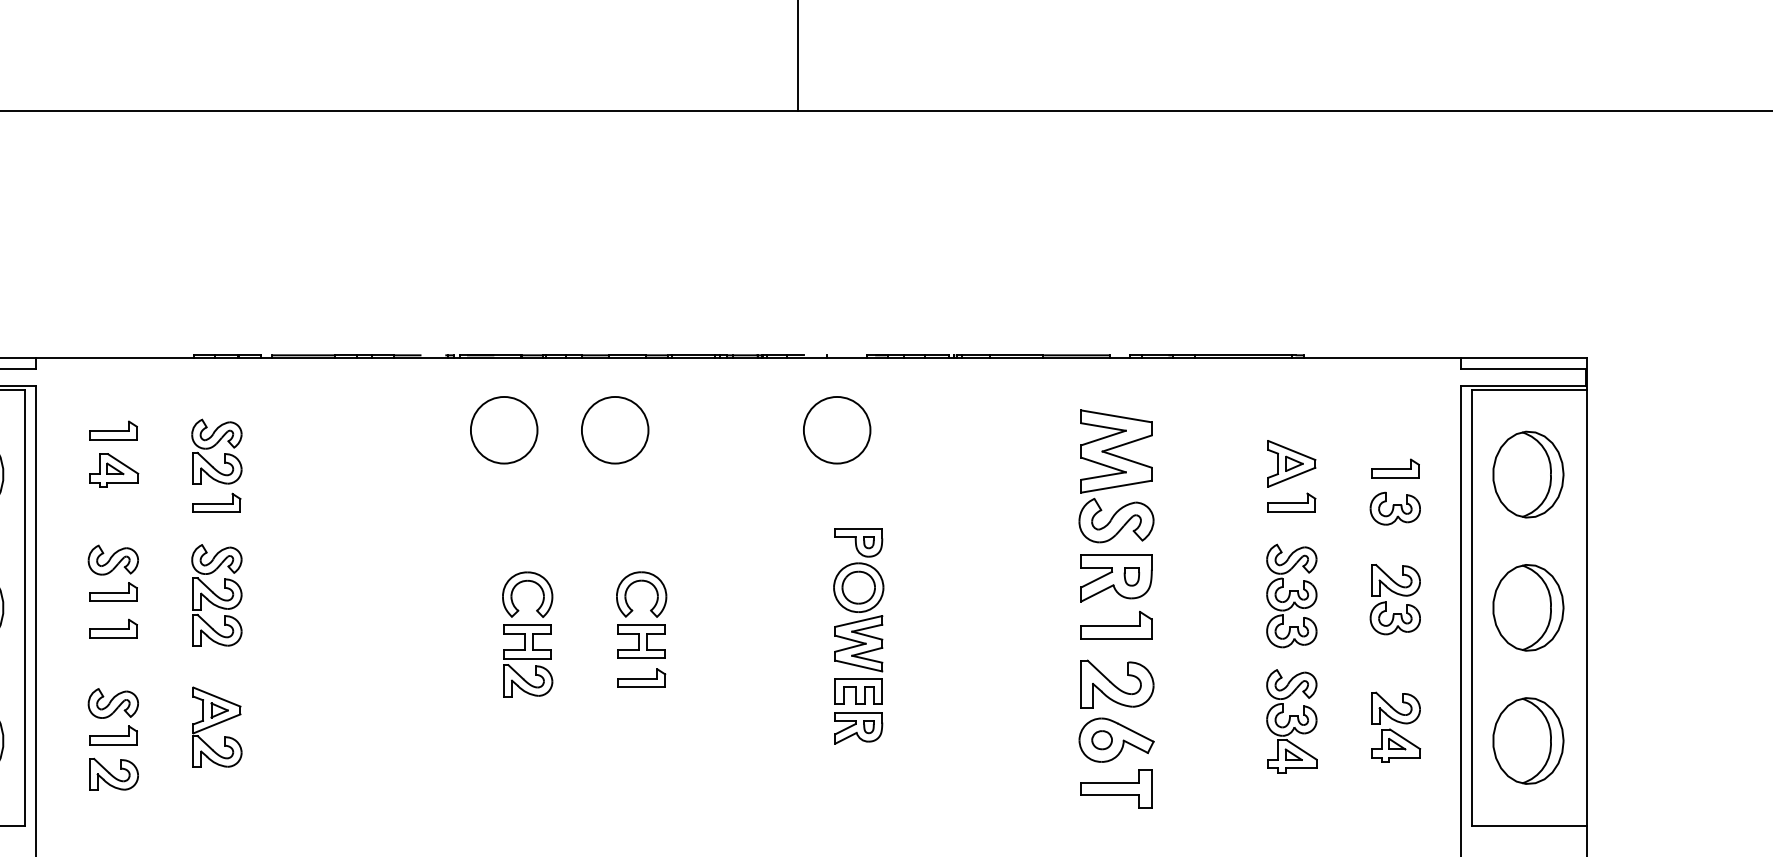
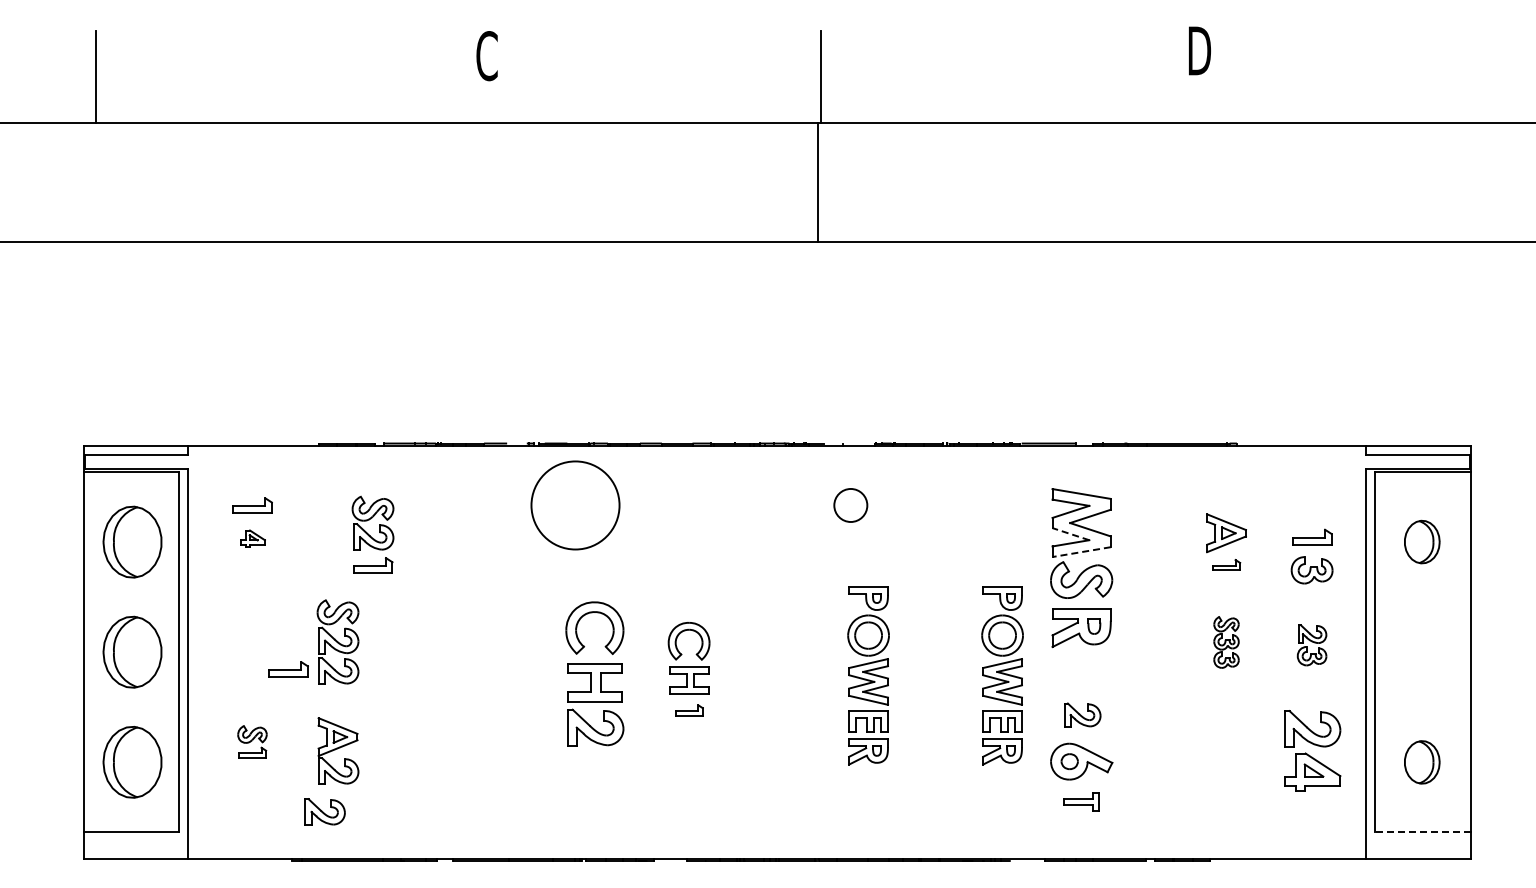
circle: (504, 430) -> (575, 505), size x1.6
circle: (614, 430) -> (666, 505), removed
circle: (836, 430) -> (850, 505), size x0.6
part: (216, 465) -> (372, 534), moved
line: (1103, 465) -> (1070, 534), solid -> dashed
part: (113, 470) -> (252, 538), size x0.6
part: (1528, 473) -> (1422, 541), size x0.6
line: (1116, 487) -> (1081, 552), solid -> dashed
part: (1291, 501) -> (1226, 564), size x0.7
part: (113, 573) -> (252, 623), removed
part: (1291, 596) -> (1226, 642), size x0.6
part: (1394, 598) -> (1311, 644), size x0.7
part: (1528, 606) -> (1422, 651), removed
part: (1116, 625) -> (1081, 666), removed
part: (113, 628) -> (288, 669), moved
part: (527, 634) -> (594, 674), size x1.4
part: (1020, 635) -> (1002, 675), added
part: (642, 678) -> (689, 710), size x0.7
part: (1117, 683) -> (1082, 714), size x0.6
part: (113, 715) -> (252, 741), size x0.7
part: (1291, 720) -> (1226, 745), removed
part: (1395, 726) -> (1312, 750), size x1.4
part: (1528, 741) -> (1422, 762), size x0.6
part: (113, 773) -> (324, 811), moved
part: (1116, 788) -> (1081, 801), size x0.6
line: (1528, 825) -> (1422, 832), solid -> dashed

